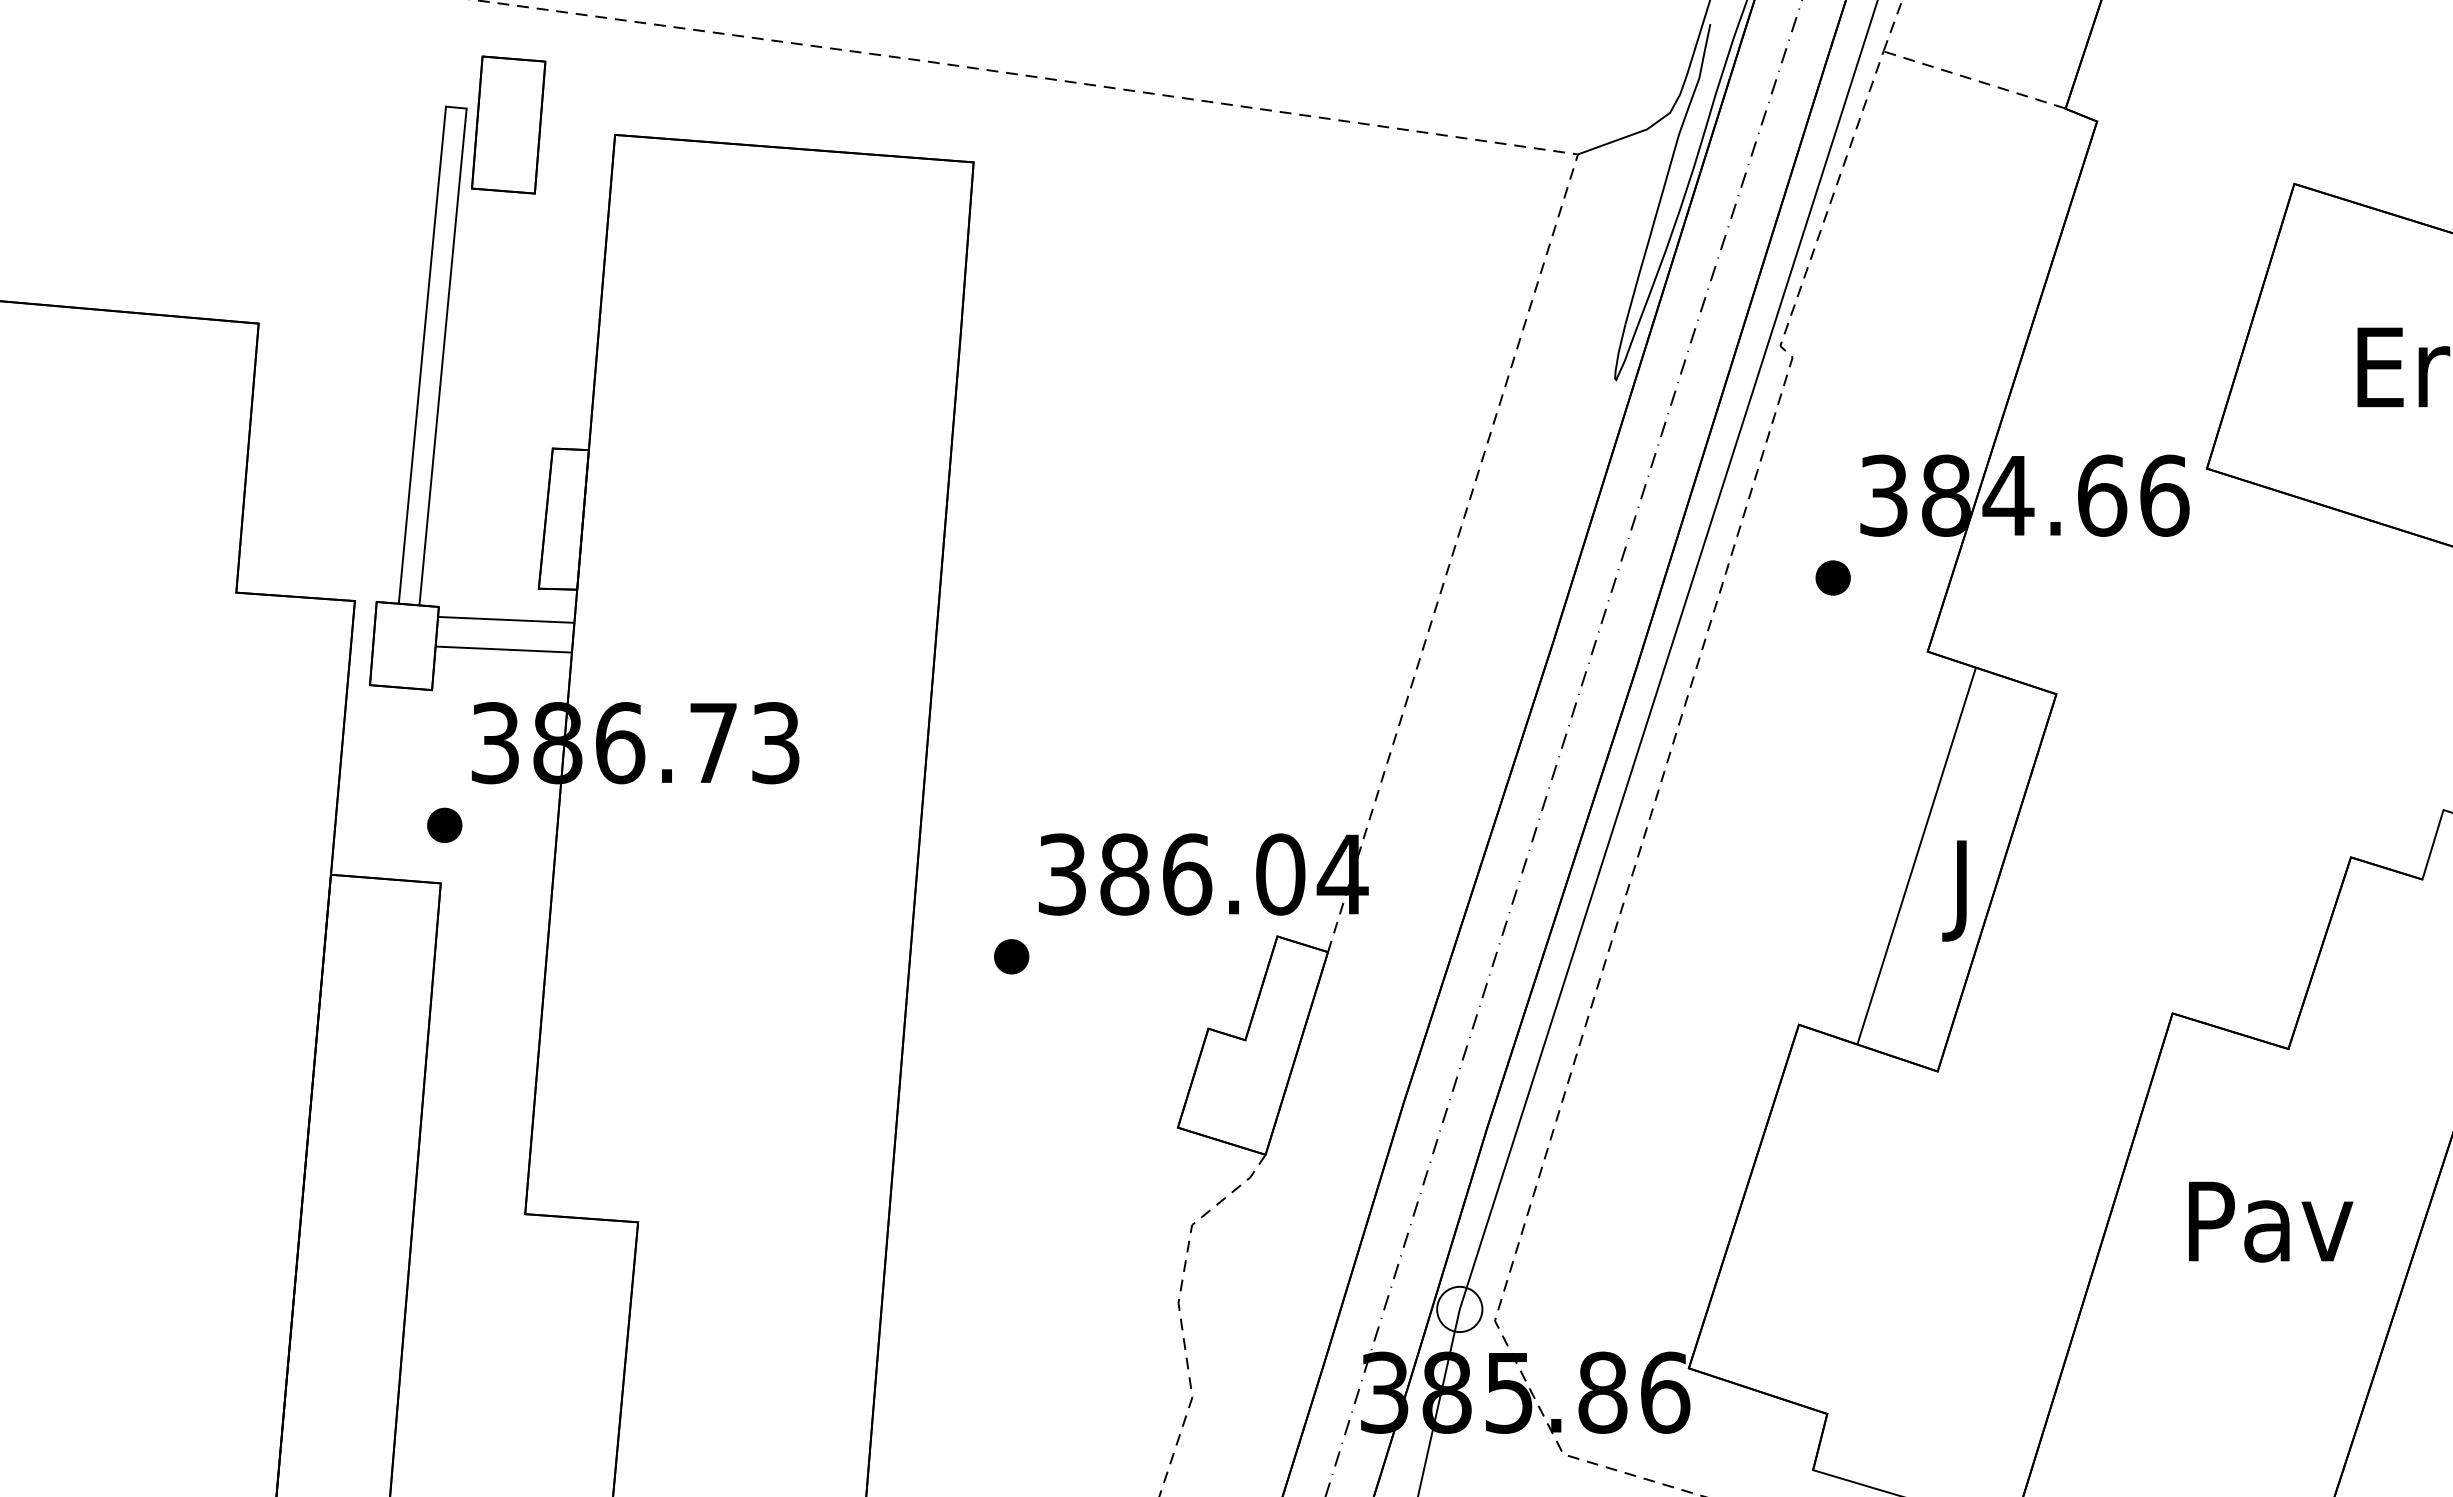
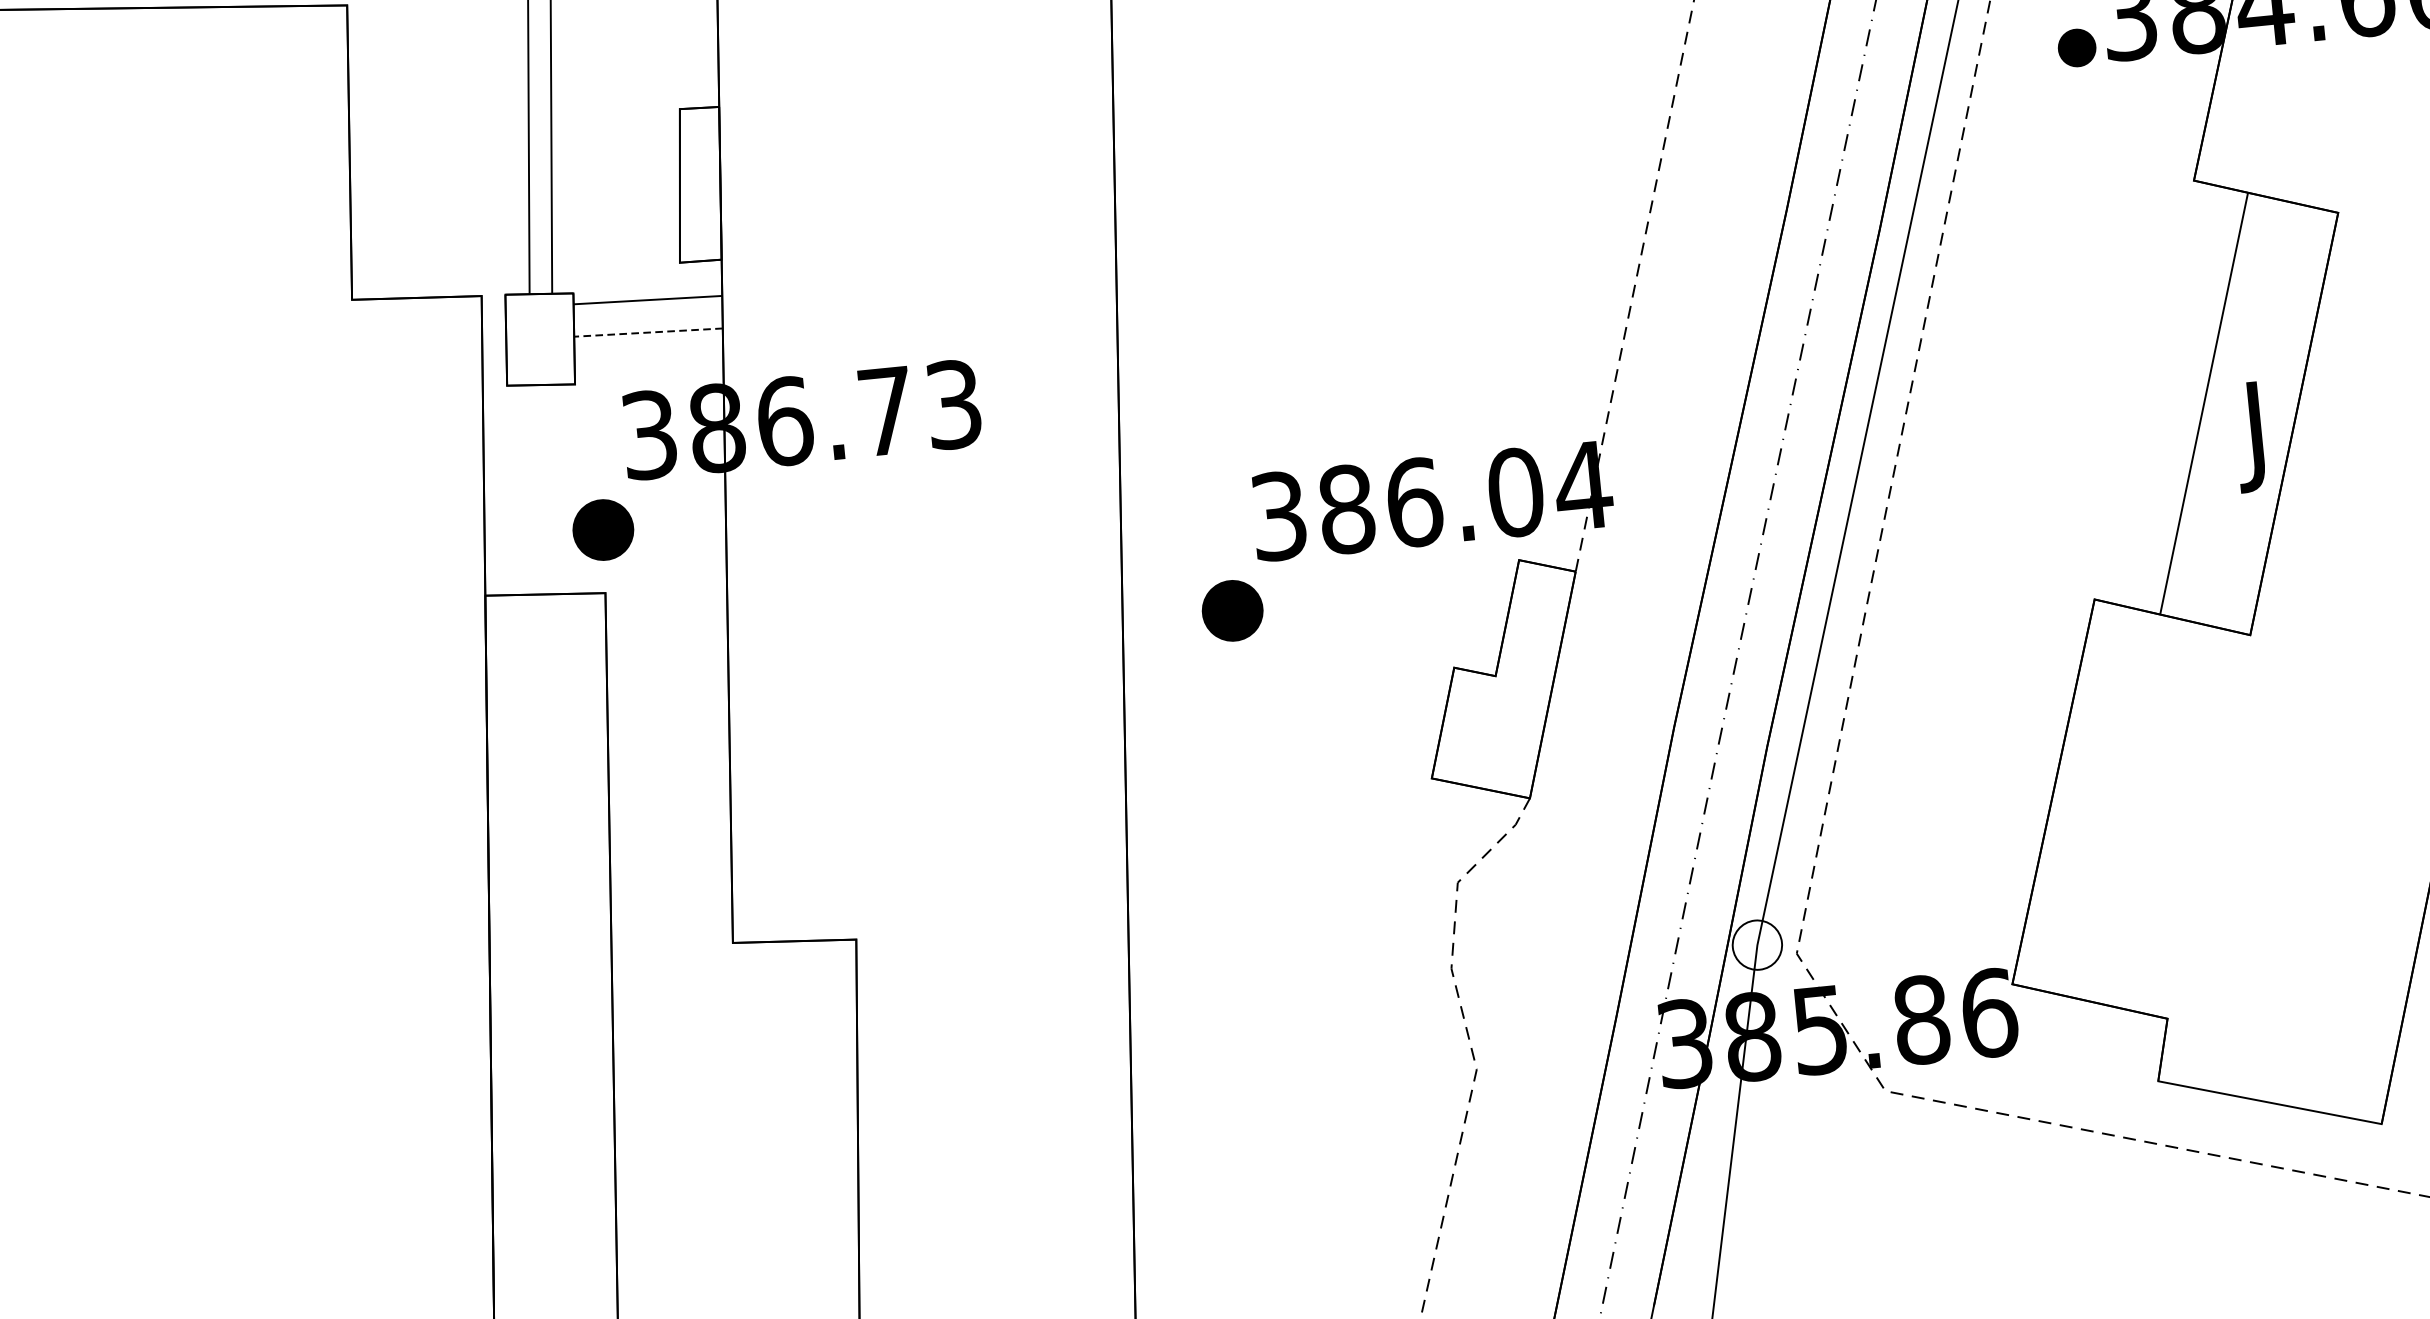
part: (1832, 577) -> (2076, 47), moved
line: (503, 649) -> (648, 332), solid -> dashed
part: (444, 824) -> (603, 528), size x1.6
part: (1011, 956) -> (1232, 610), size x1.6

